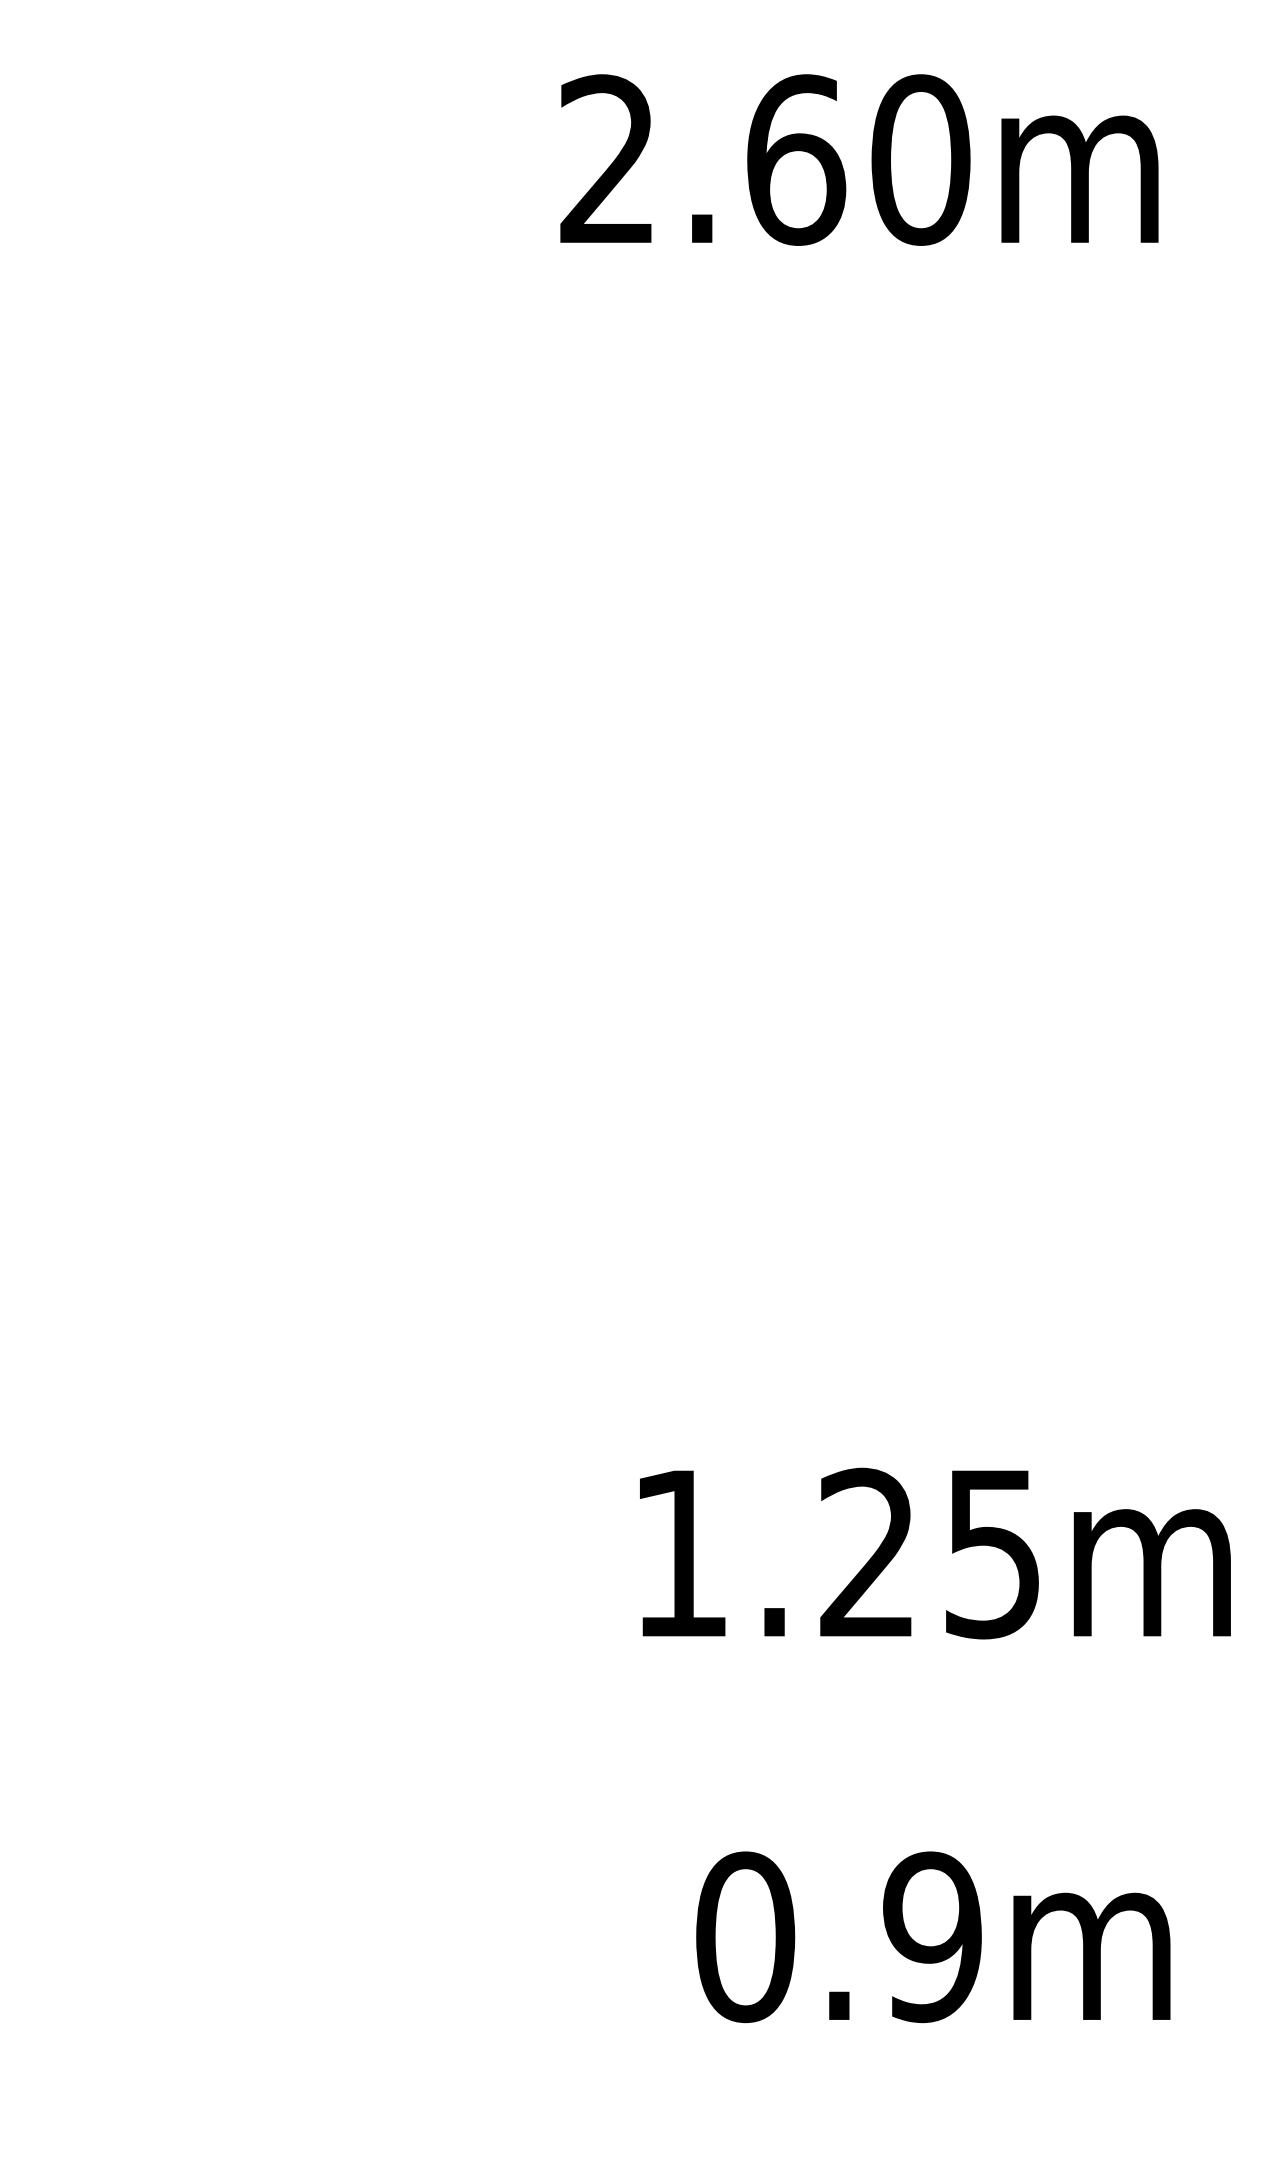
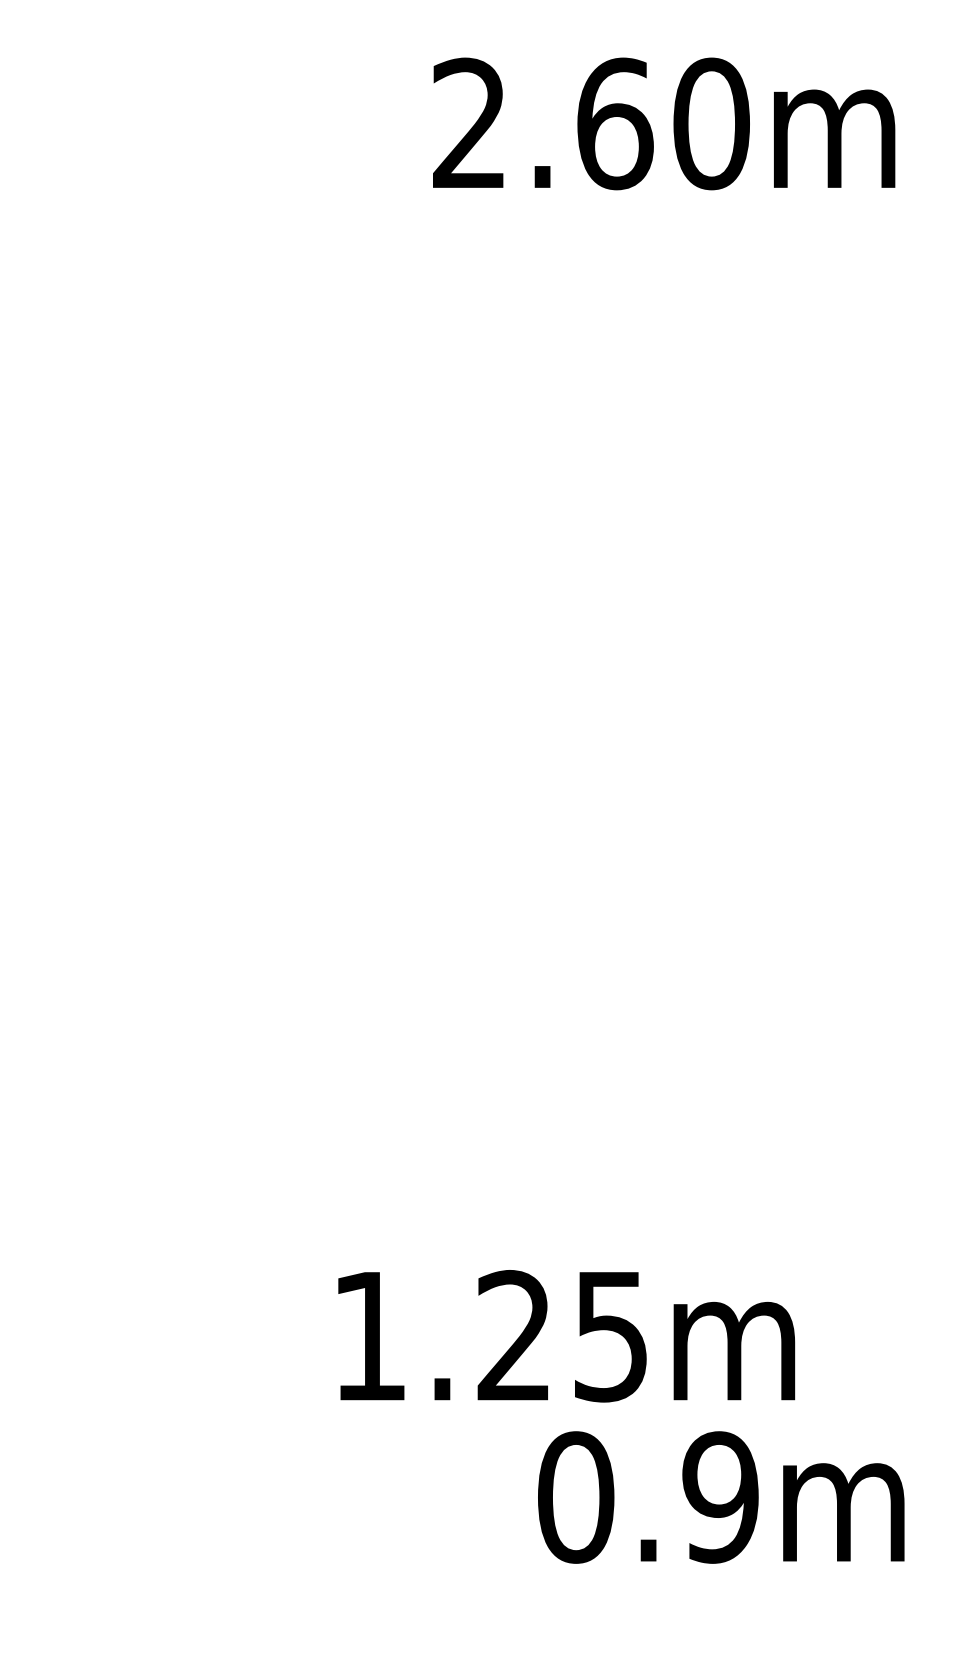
text: (935, 1553) -> (566, 1336), moved

